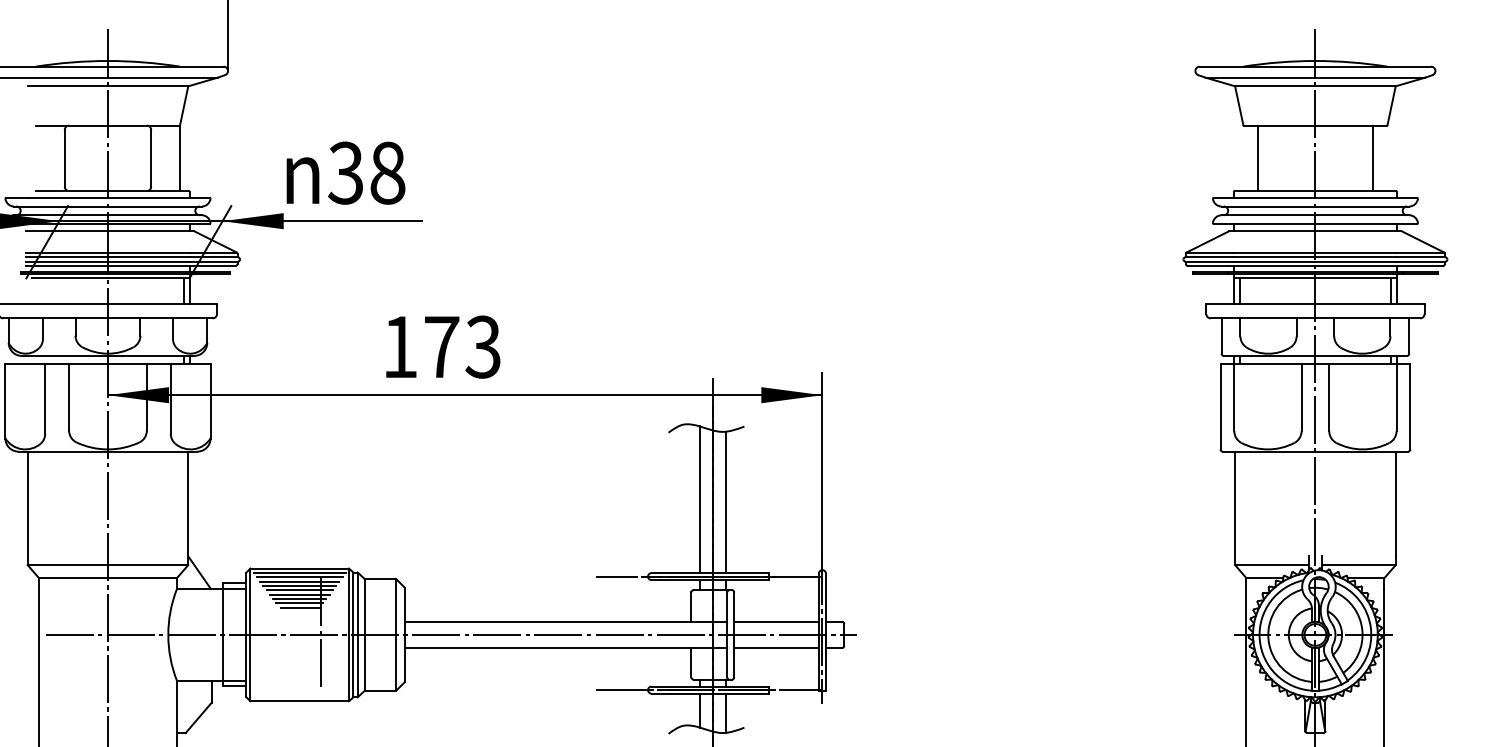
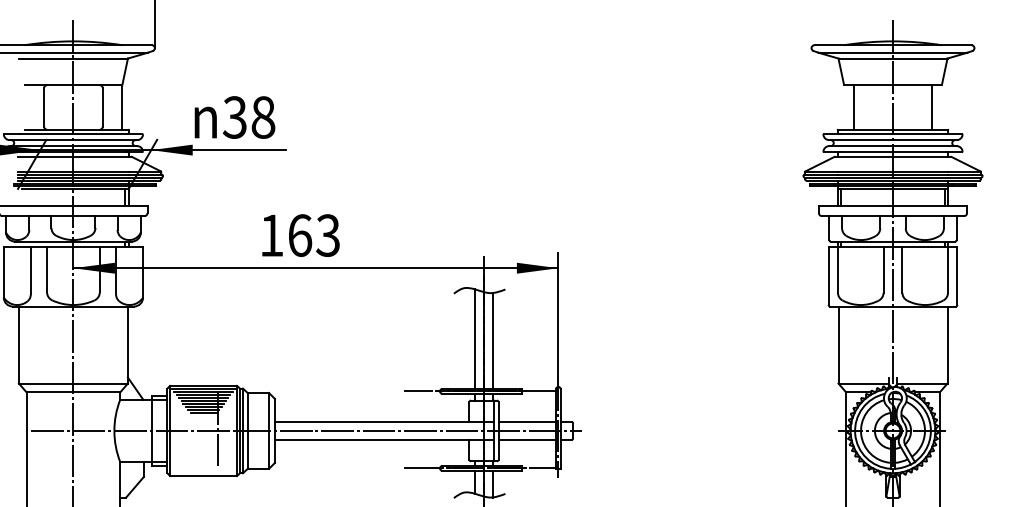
text: (442, 346) -> (300, 235), 173 -> 163

